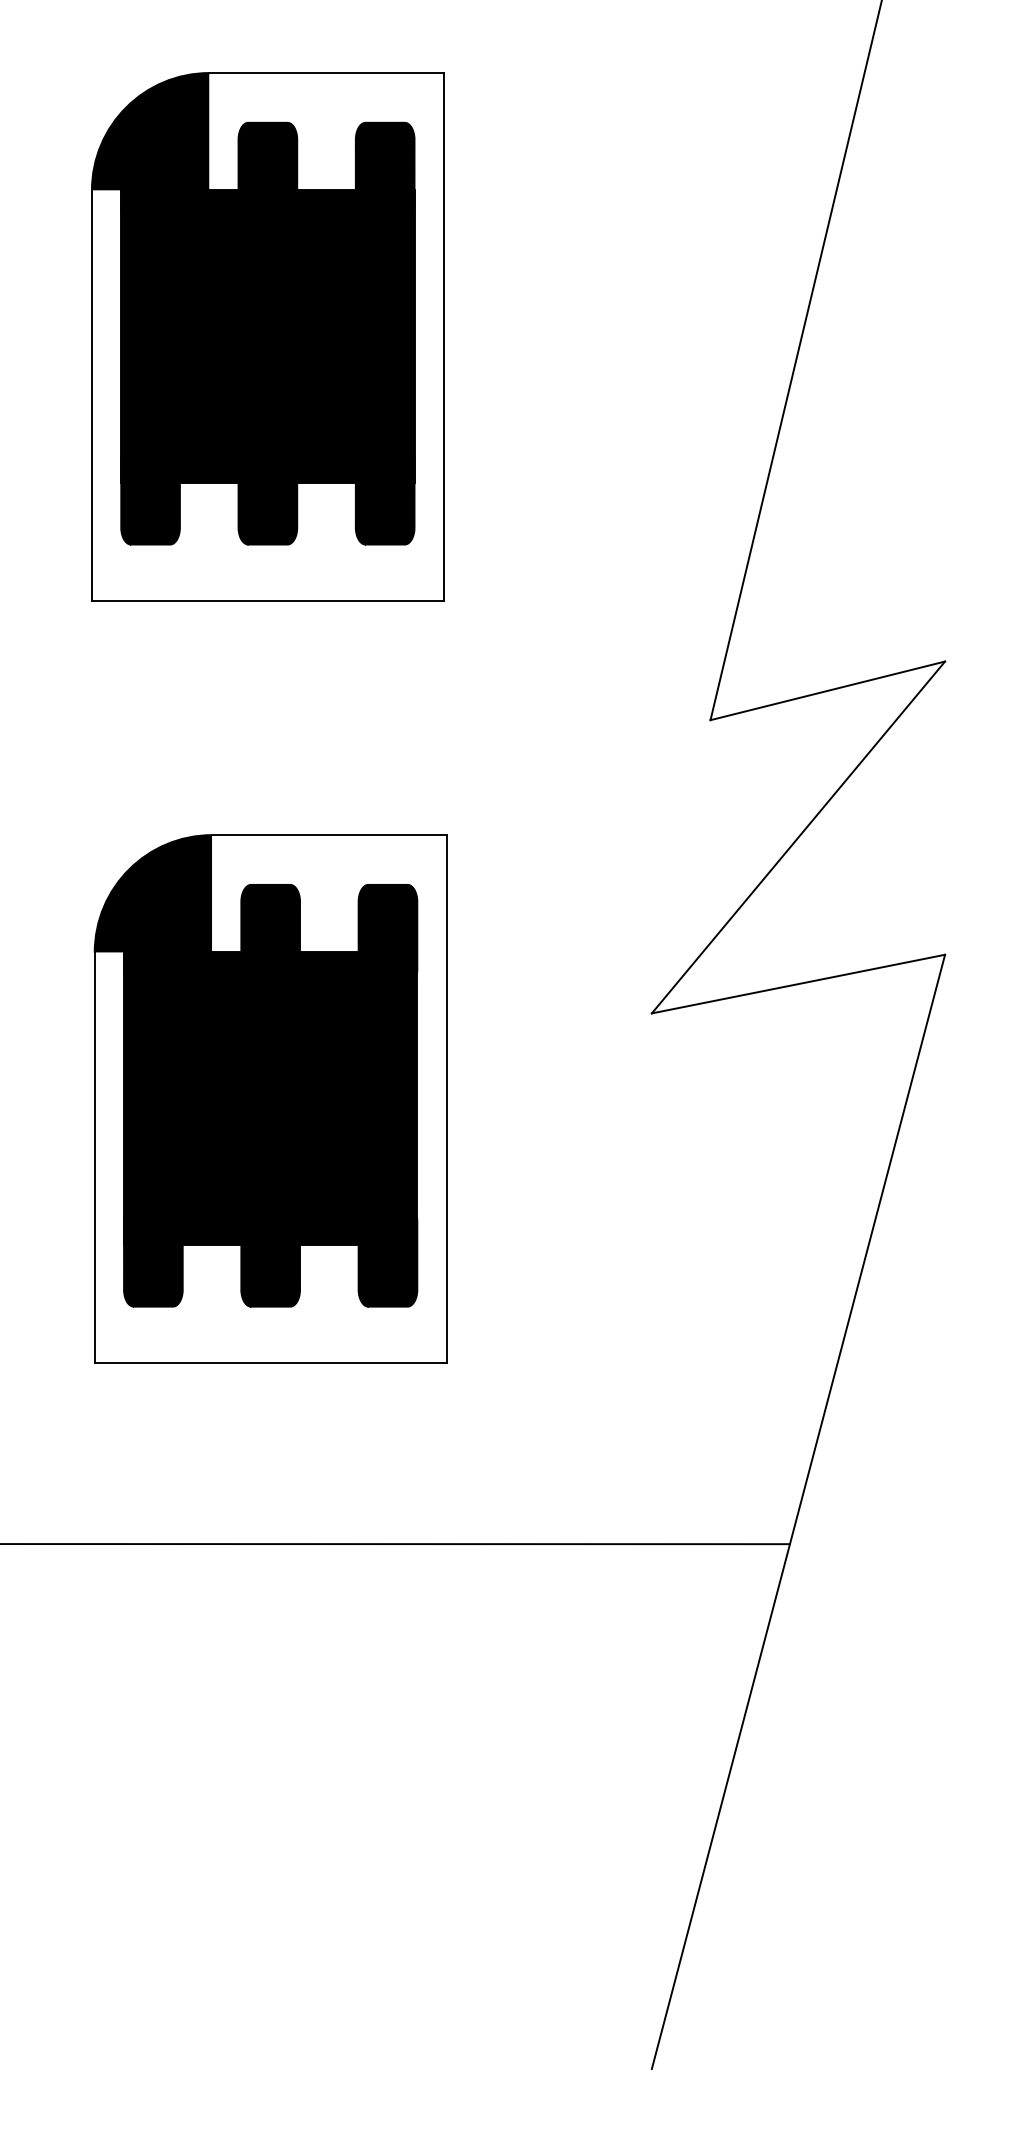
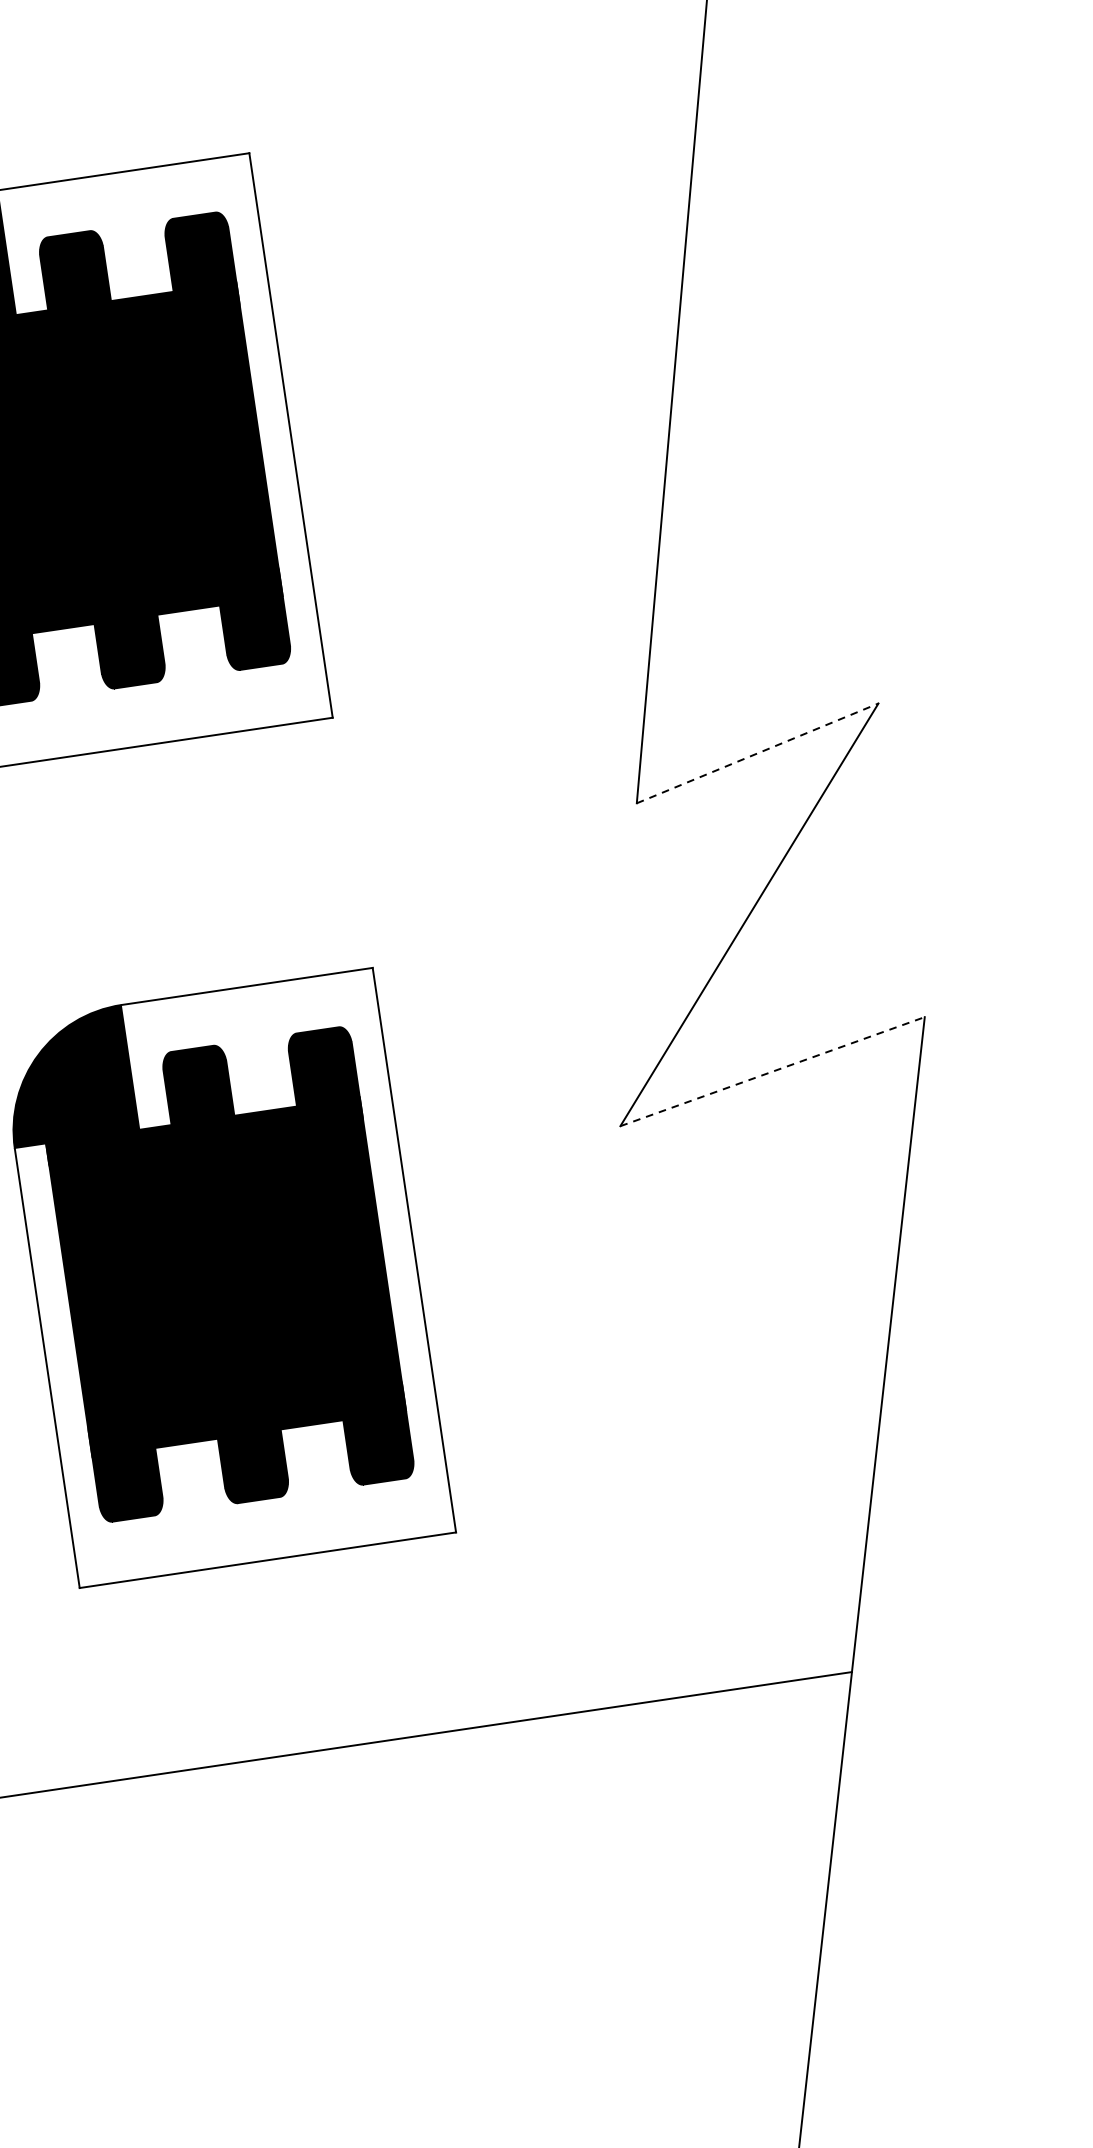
line: (827, 690) -> (757, 753), solid -> dashed
line: (798, 984) -> (772, 1072), solid -> dashed

